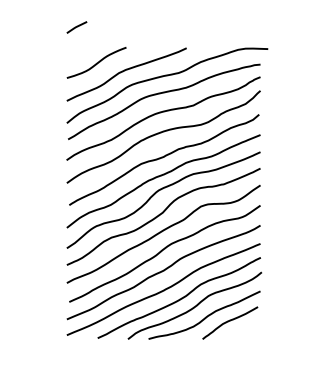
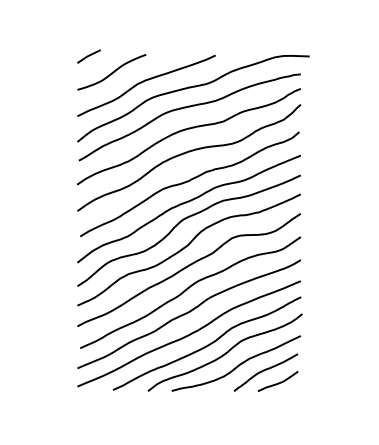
line: (76, 27) -> (88, 56), moved
curve: (241, 331) -> (278, 382), added

